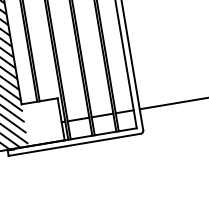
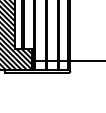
hatch: (42, 122) -> (23, 59), added

